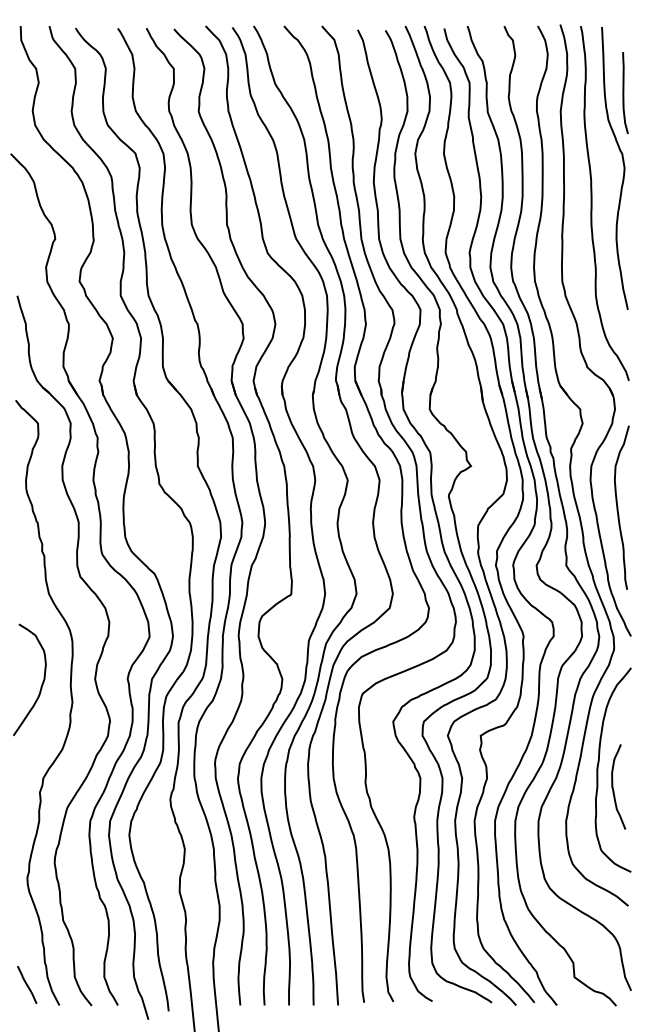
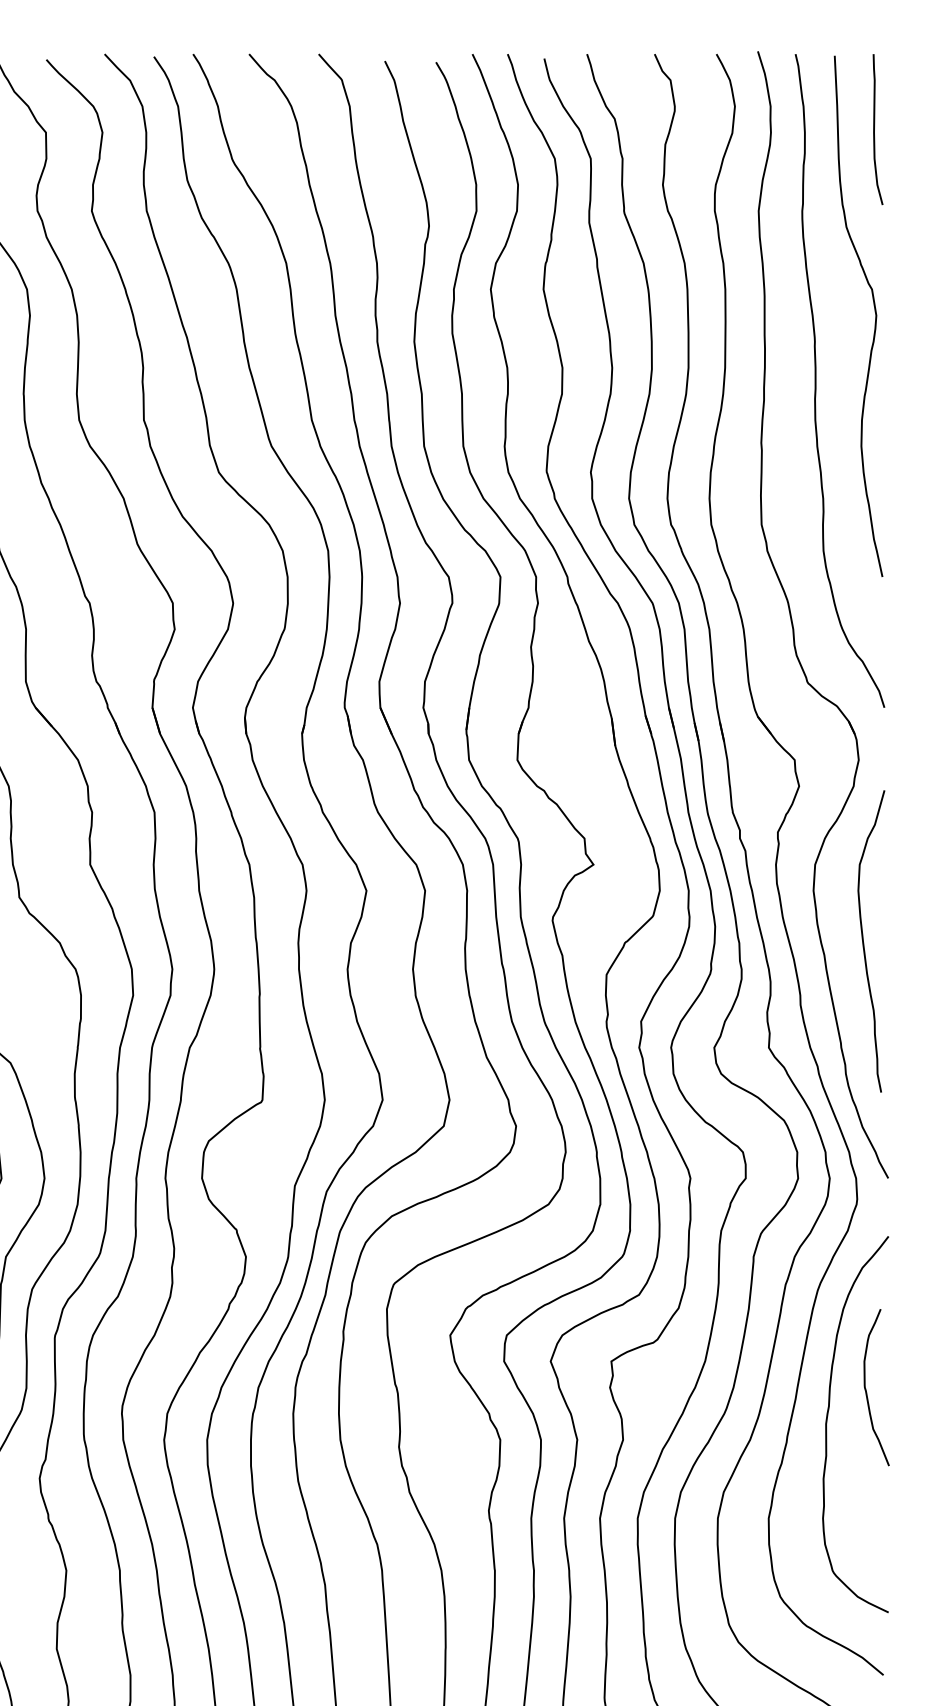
curve: (624, 93) -> (876, 130), moved
curve: (613, 786) -> (866, 1386), moved

